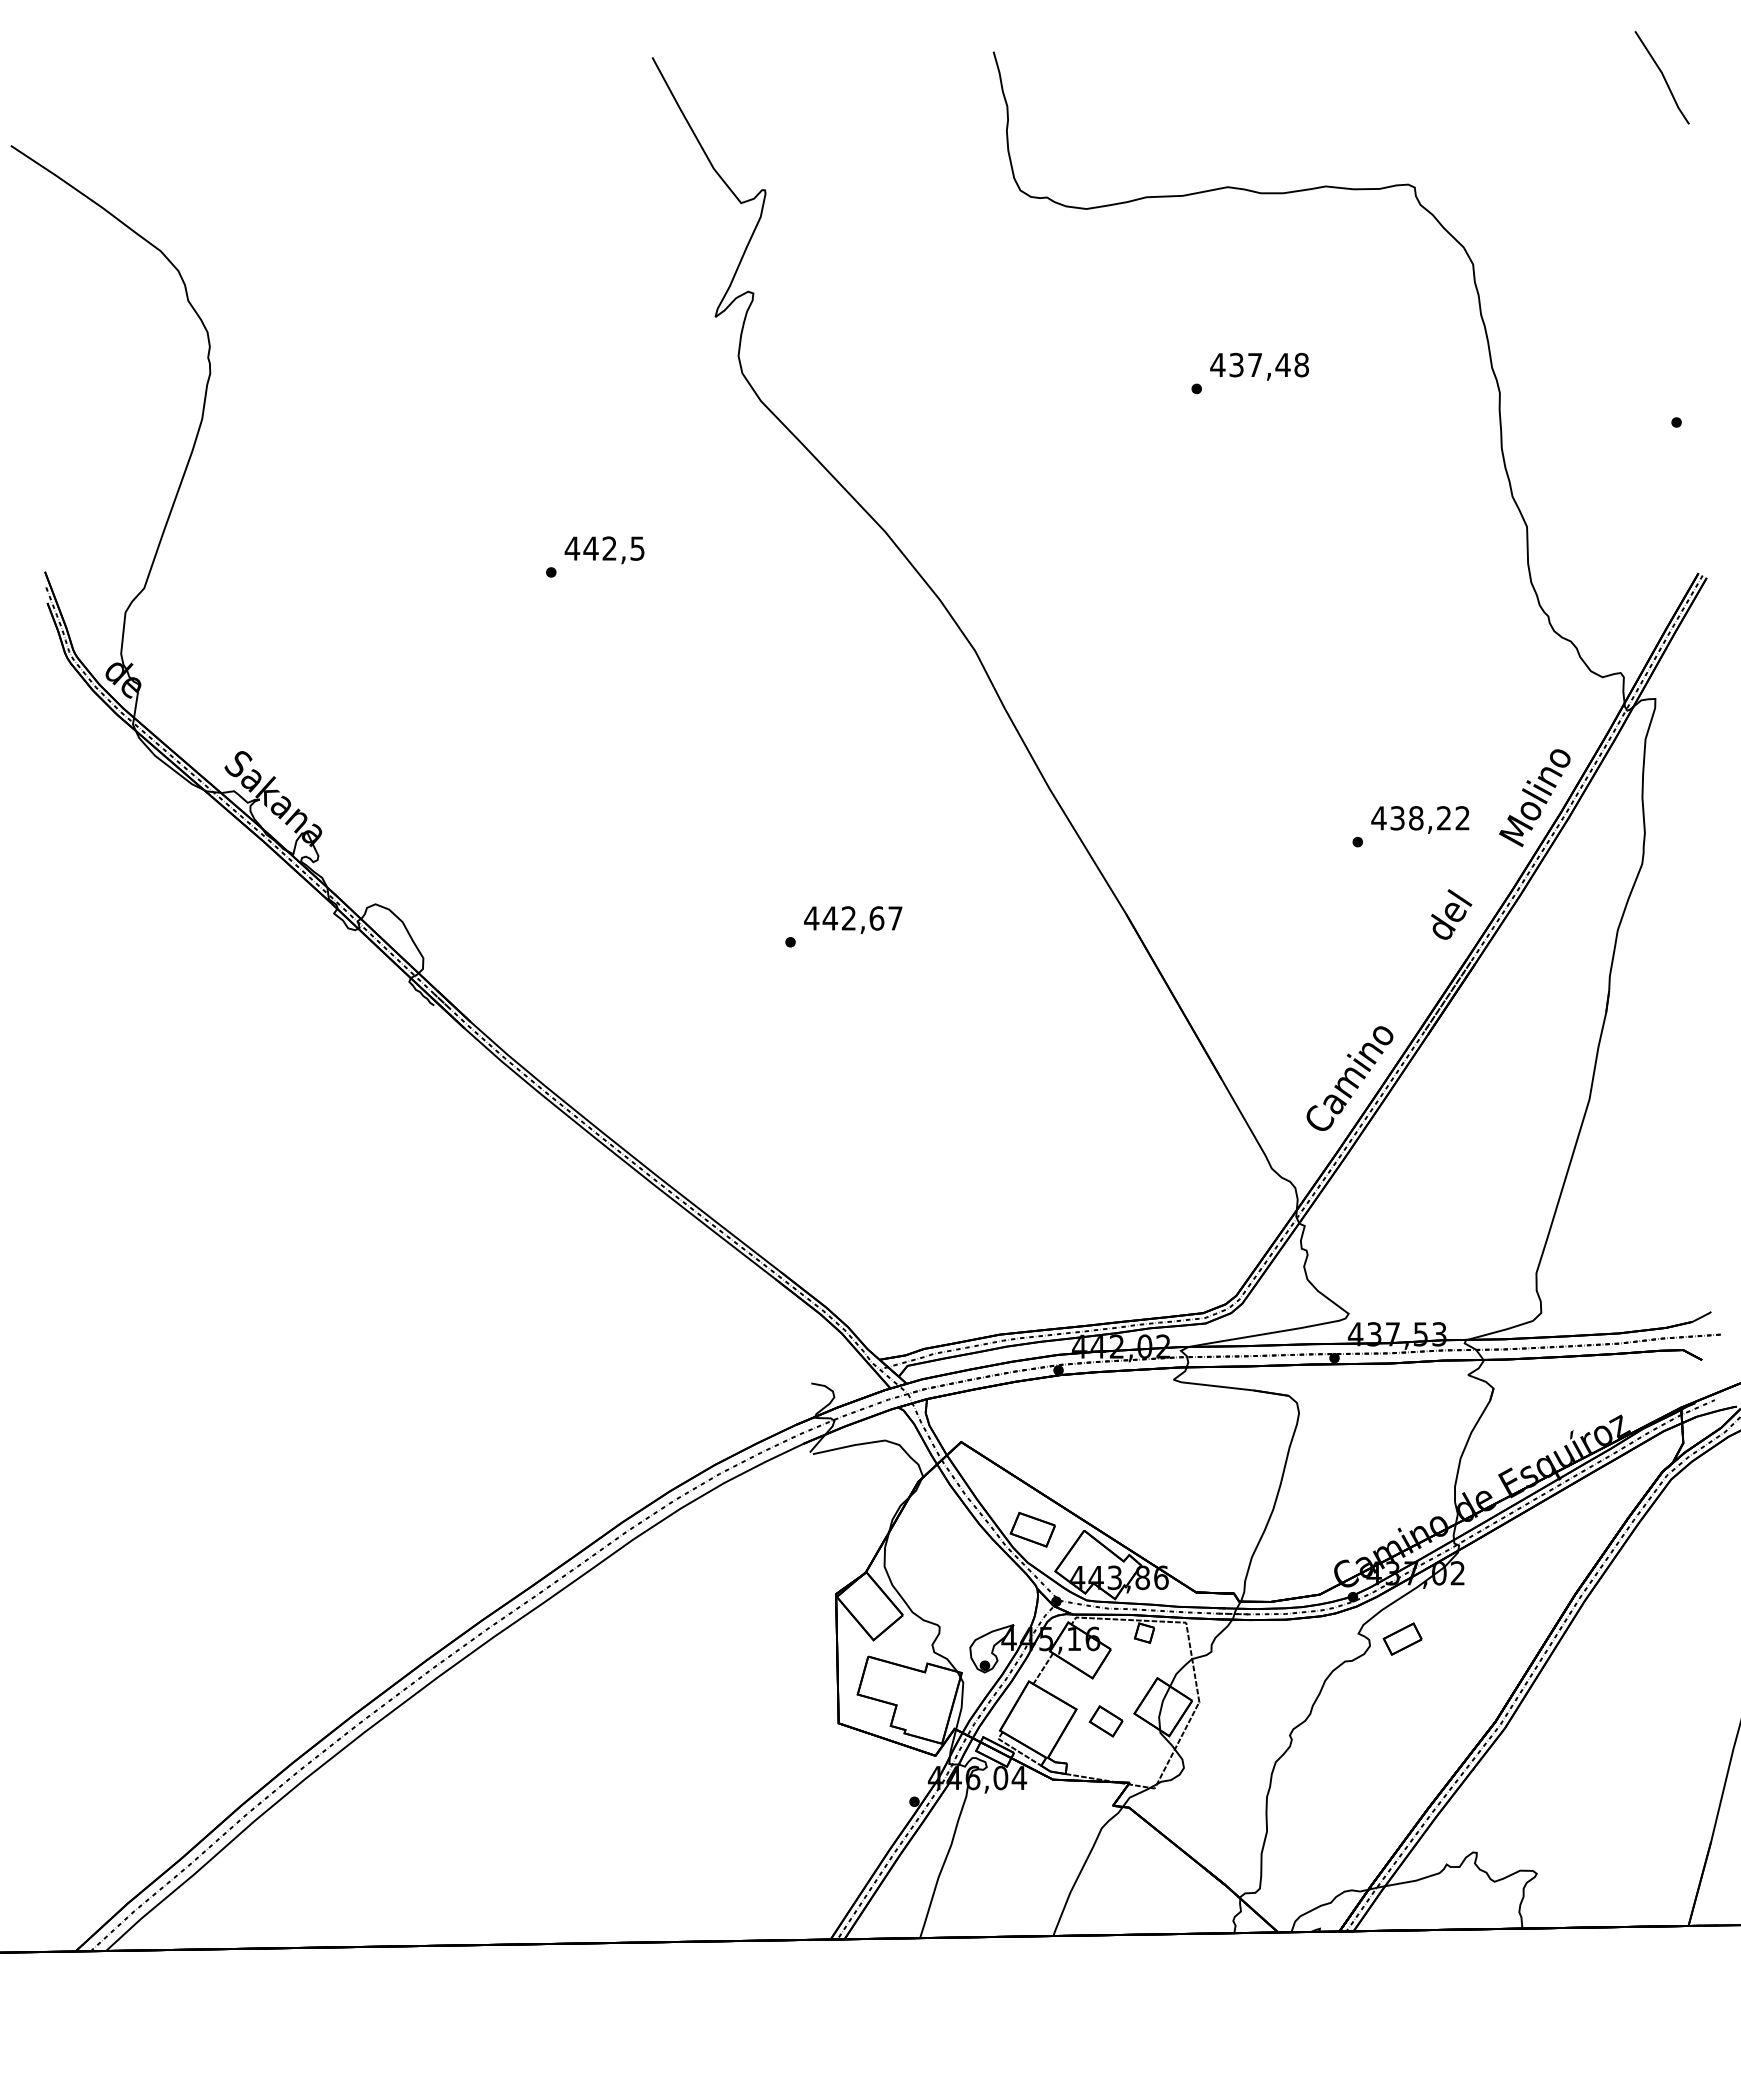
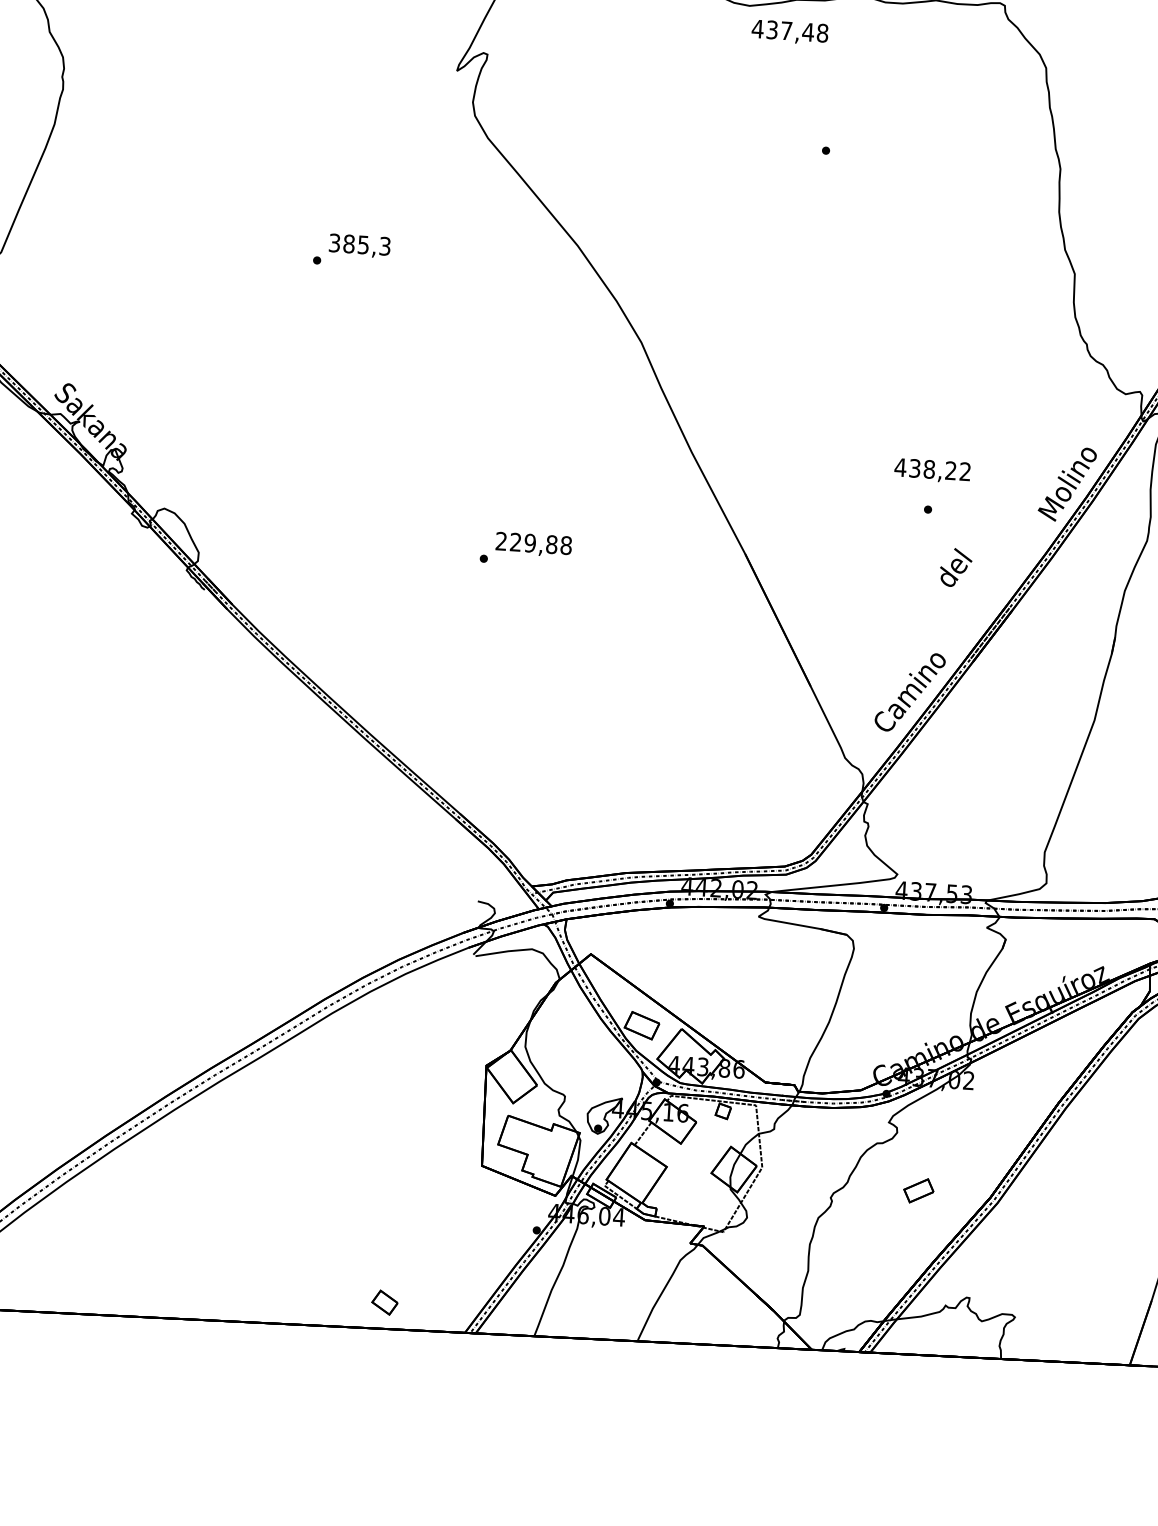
text: (1259, 366) -> (789, 32), moved
text: (604, 548) -> (359, 244), 442,5 -> 385,3
text: (1420, 819) -> (932, 470), moved
text: (1451, 914) -> (955, 567), moved
text: (853, 918) -> (533, 543), 442,67 -> 229,88
part: (1402, 1638) -> (918, 1190), moved
part: (1105, 1721) -> (384, 1302), moved

